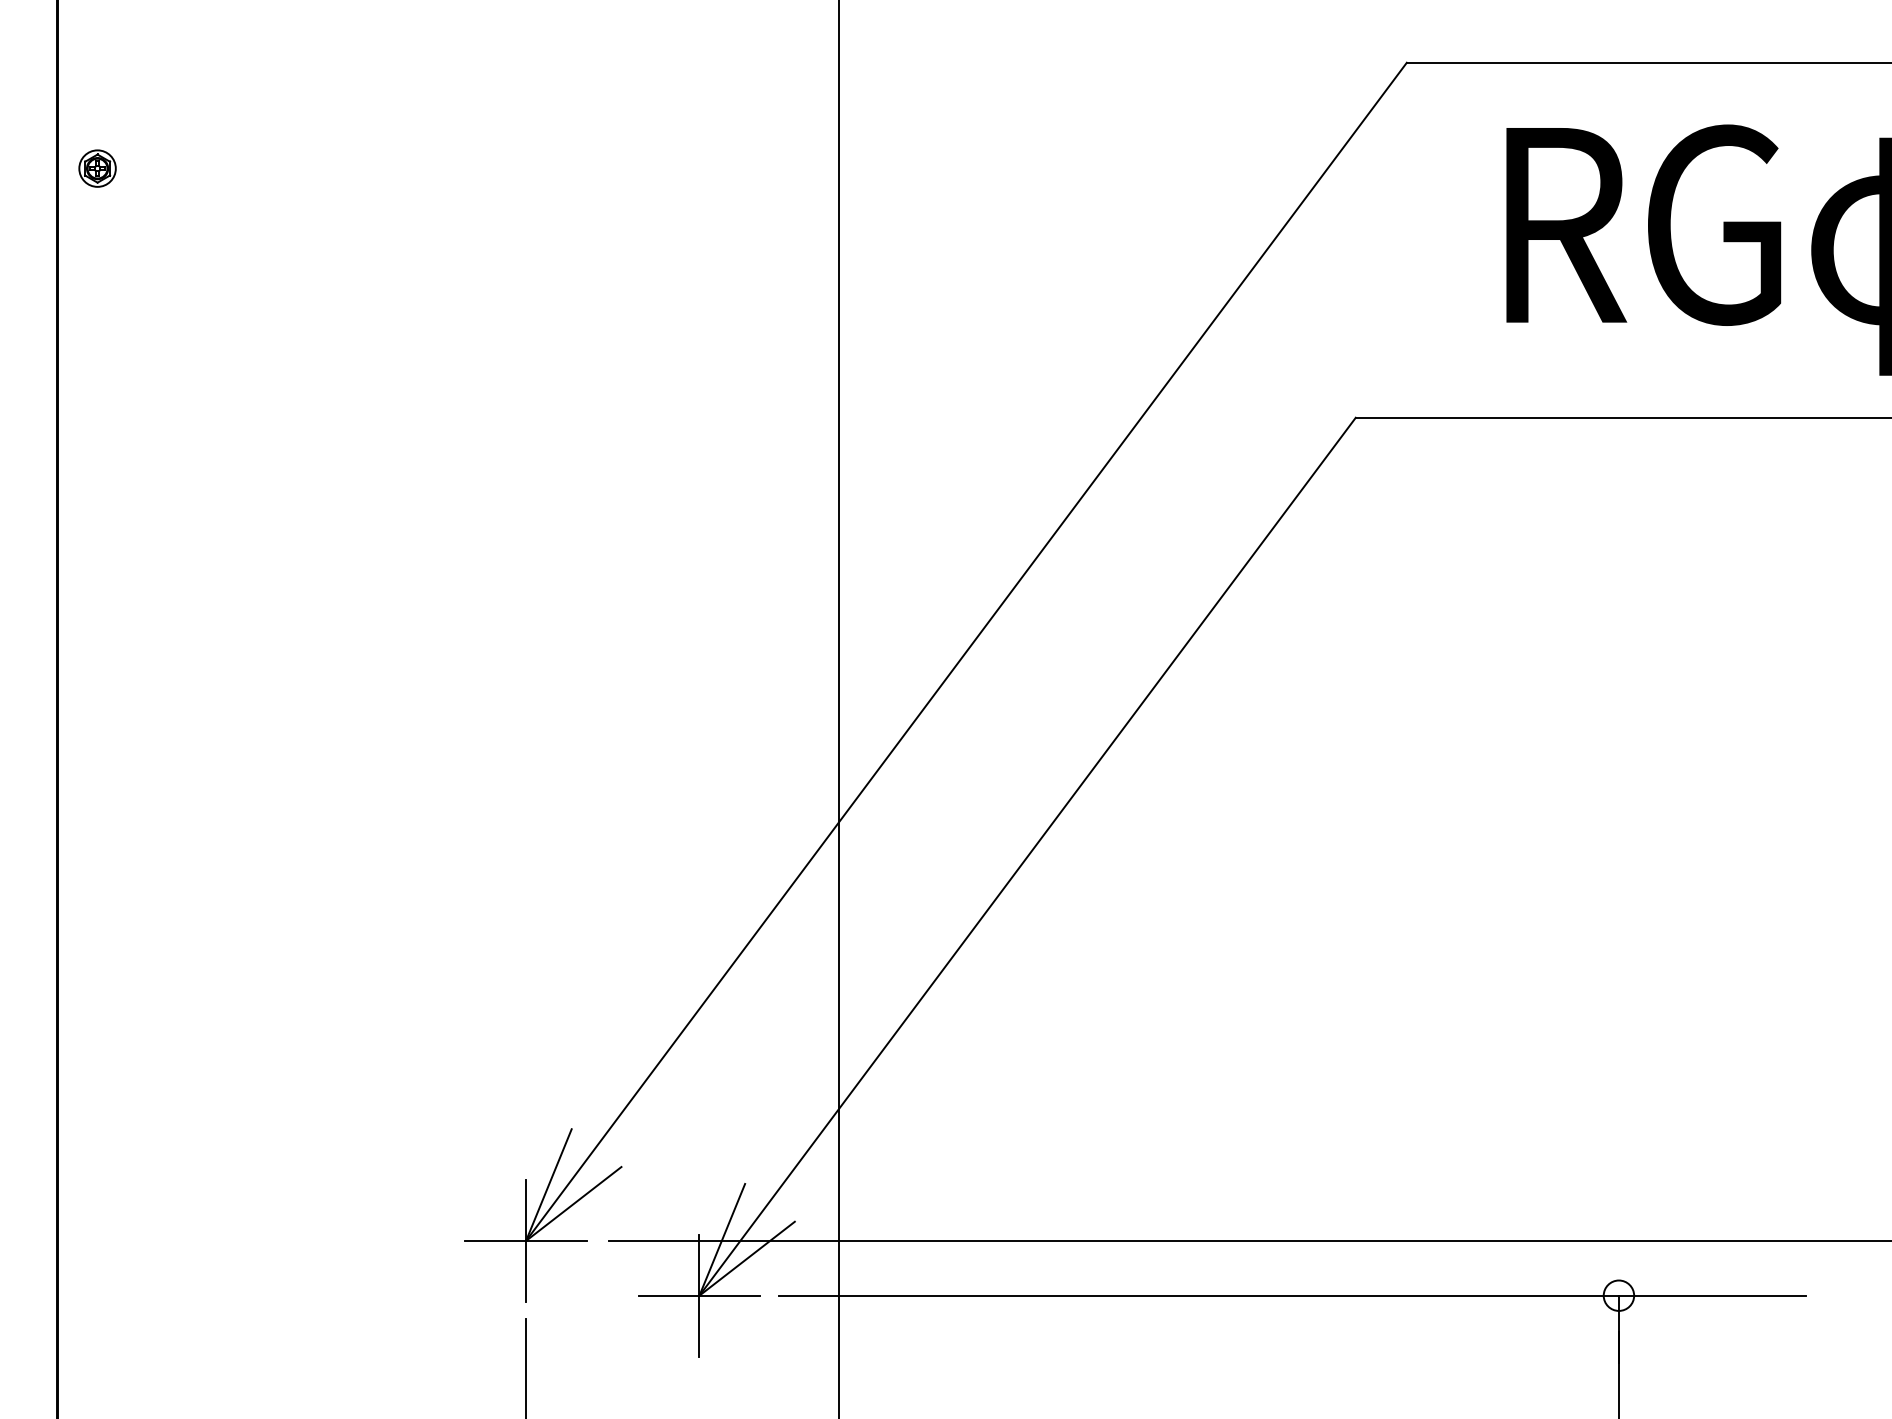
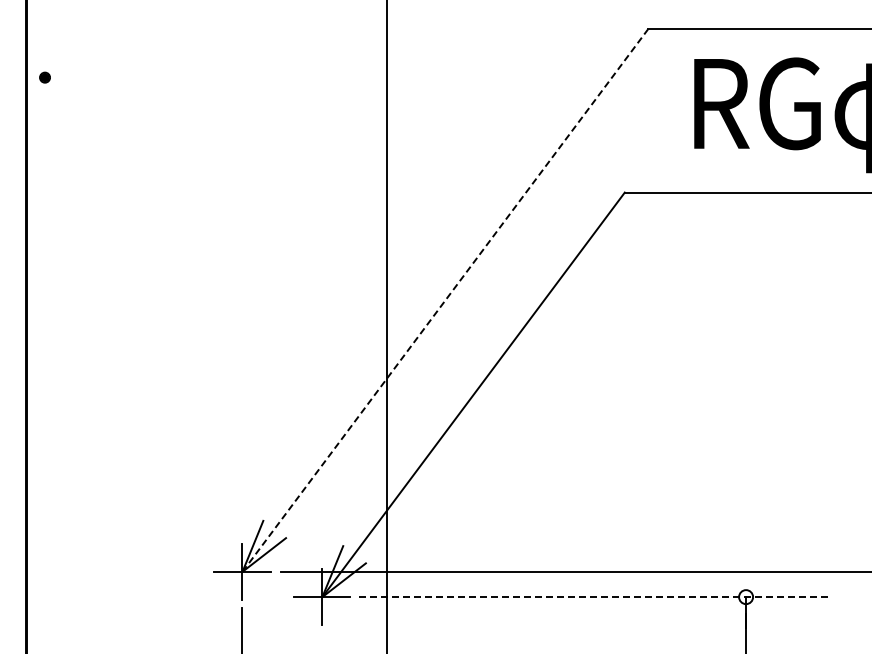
part: (96, 168) -> (44, 77), size x0.6
line: (966, 651) -> (445, 300), solid -> dashed
line: (1292, 1296) -> (595, 597), solid -> dashed

